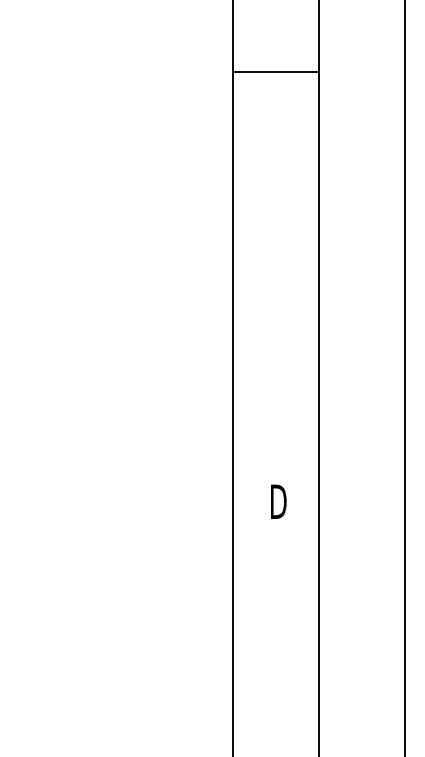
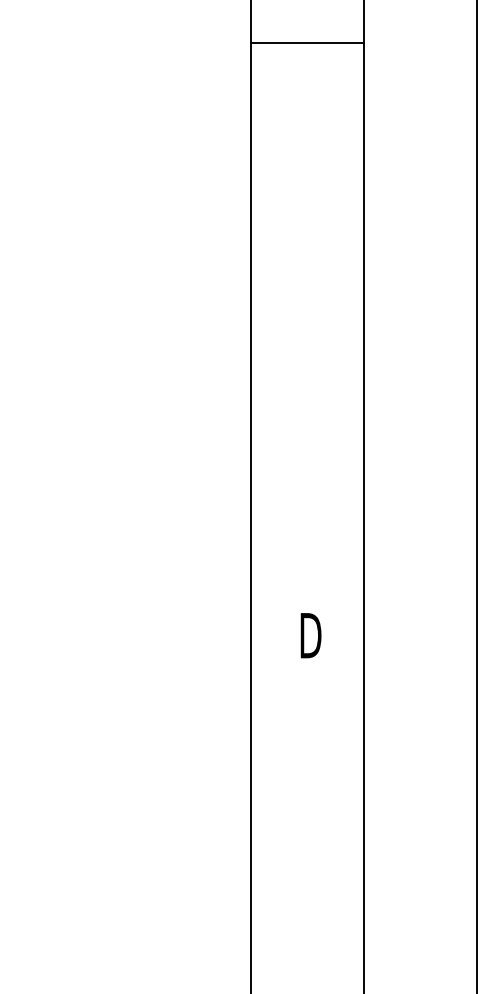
line: (276, 72) -> (308, 43), moved

